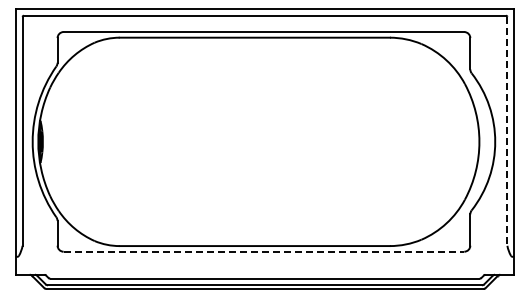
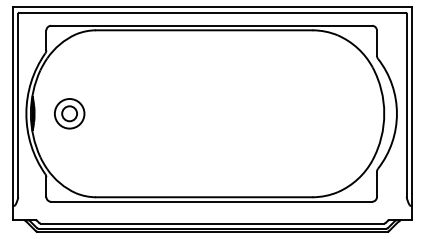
line: (507, 131) -> (406, 105), dashed -> solid
part: (86, 141) -> (69, 113), added
line: (264, 251) -> (212, 201), dashed -> solid

